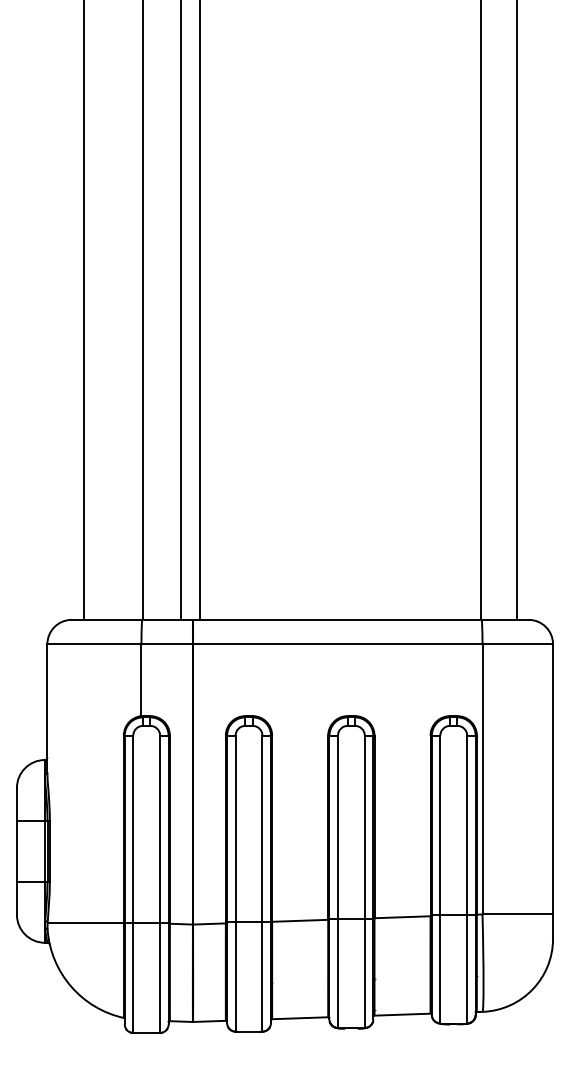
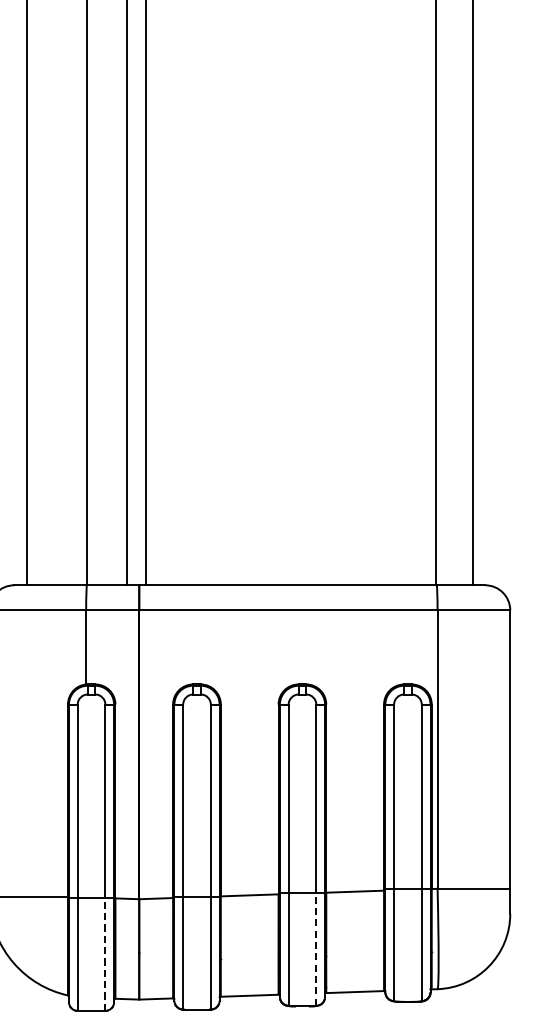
line: (364, 973) -> (315, 949), solid -> dashed
line: (160, 978) -> (105, 954), solid -> dashed

